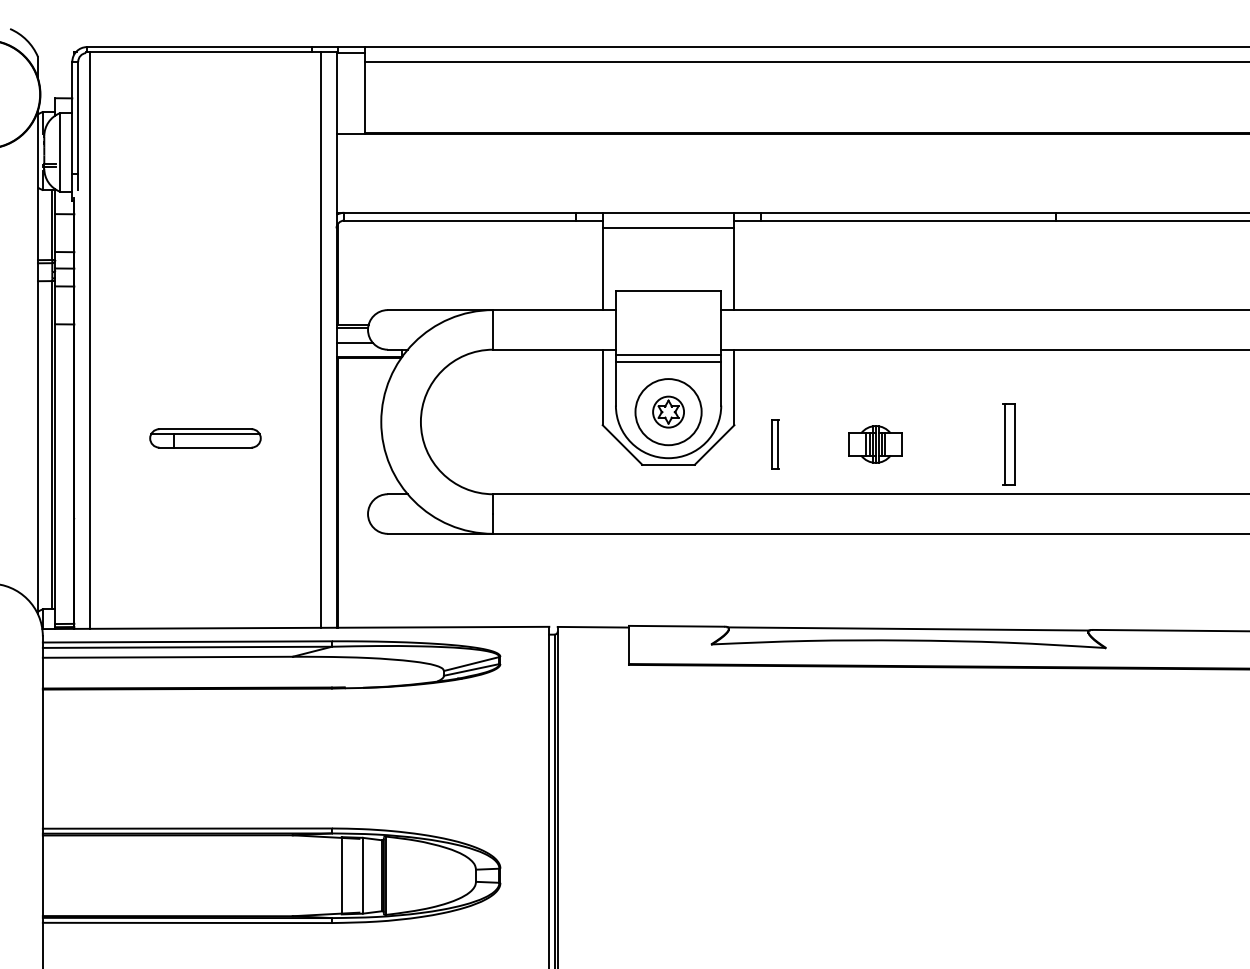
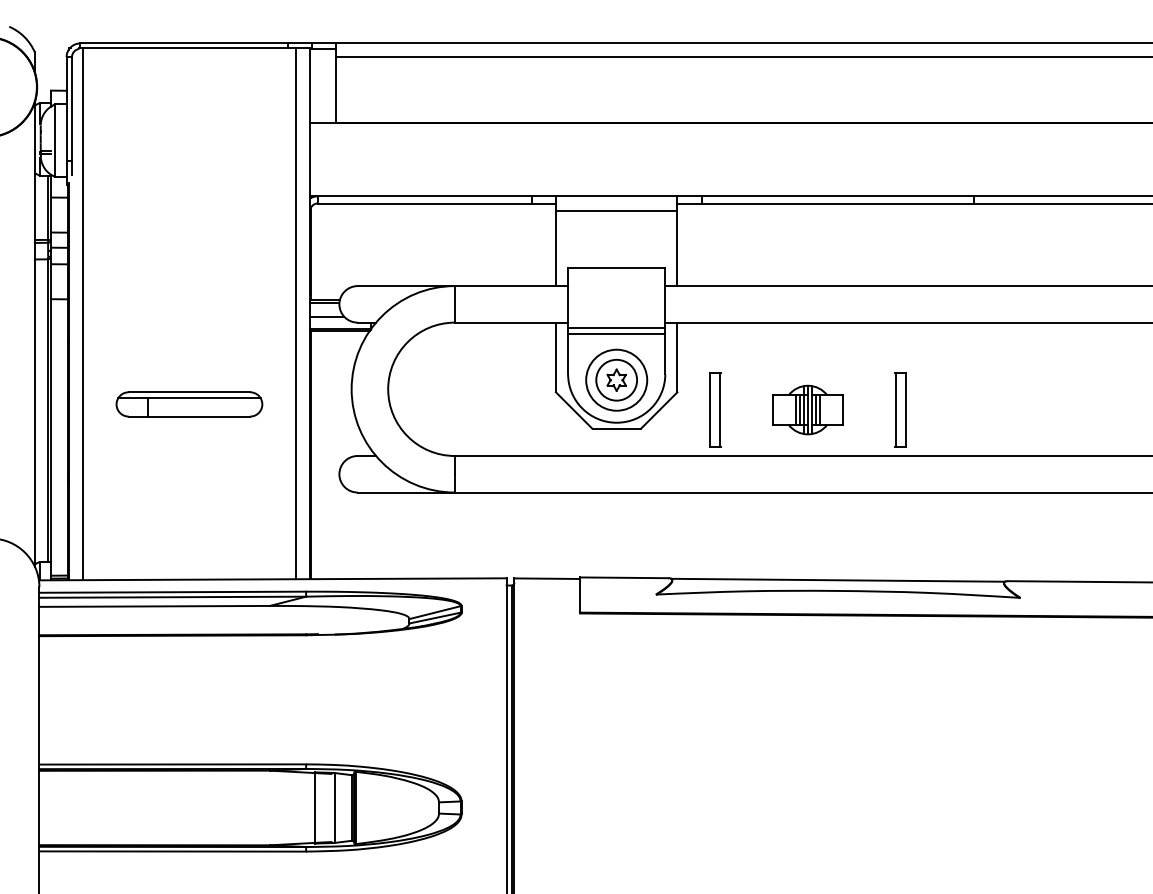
circle: (668, 412) -> (616, 380), size x1.43
part: (205, 438) -> (189, 404), size x1.43
part: (775, 444) -> (715, 410), size x1.67
part: (875, 444) -> (807, 410), size x1.43
part: (1008, 444) -> (899, 410), moved

